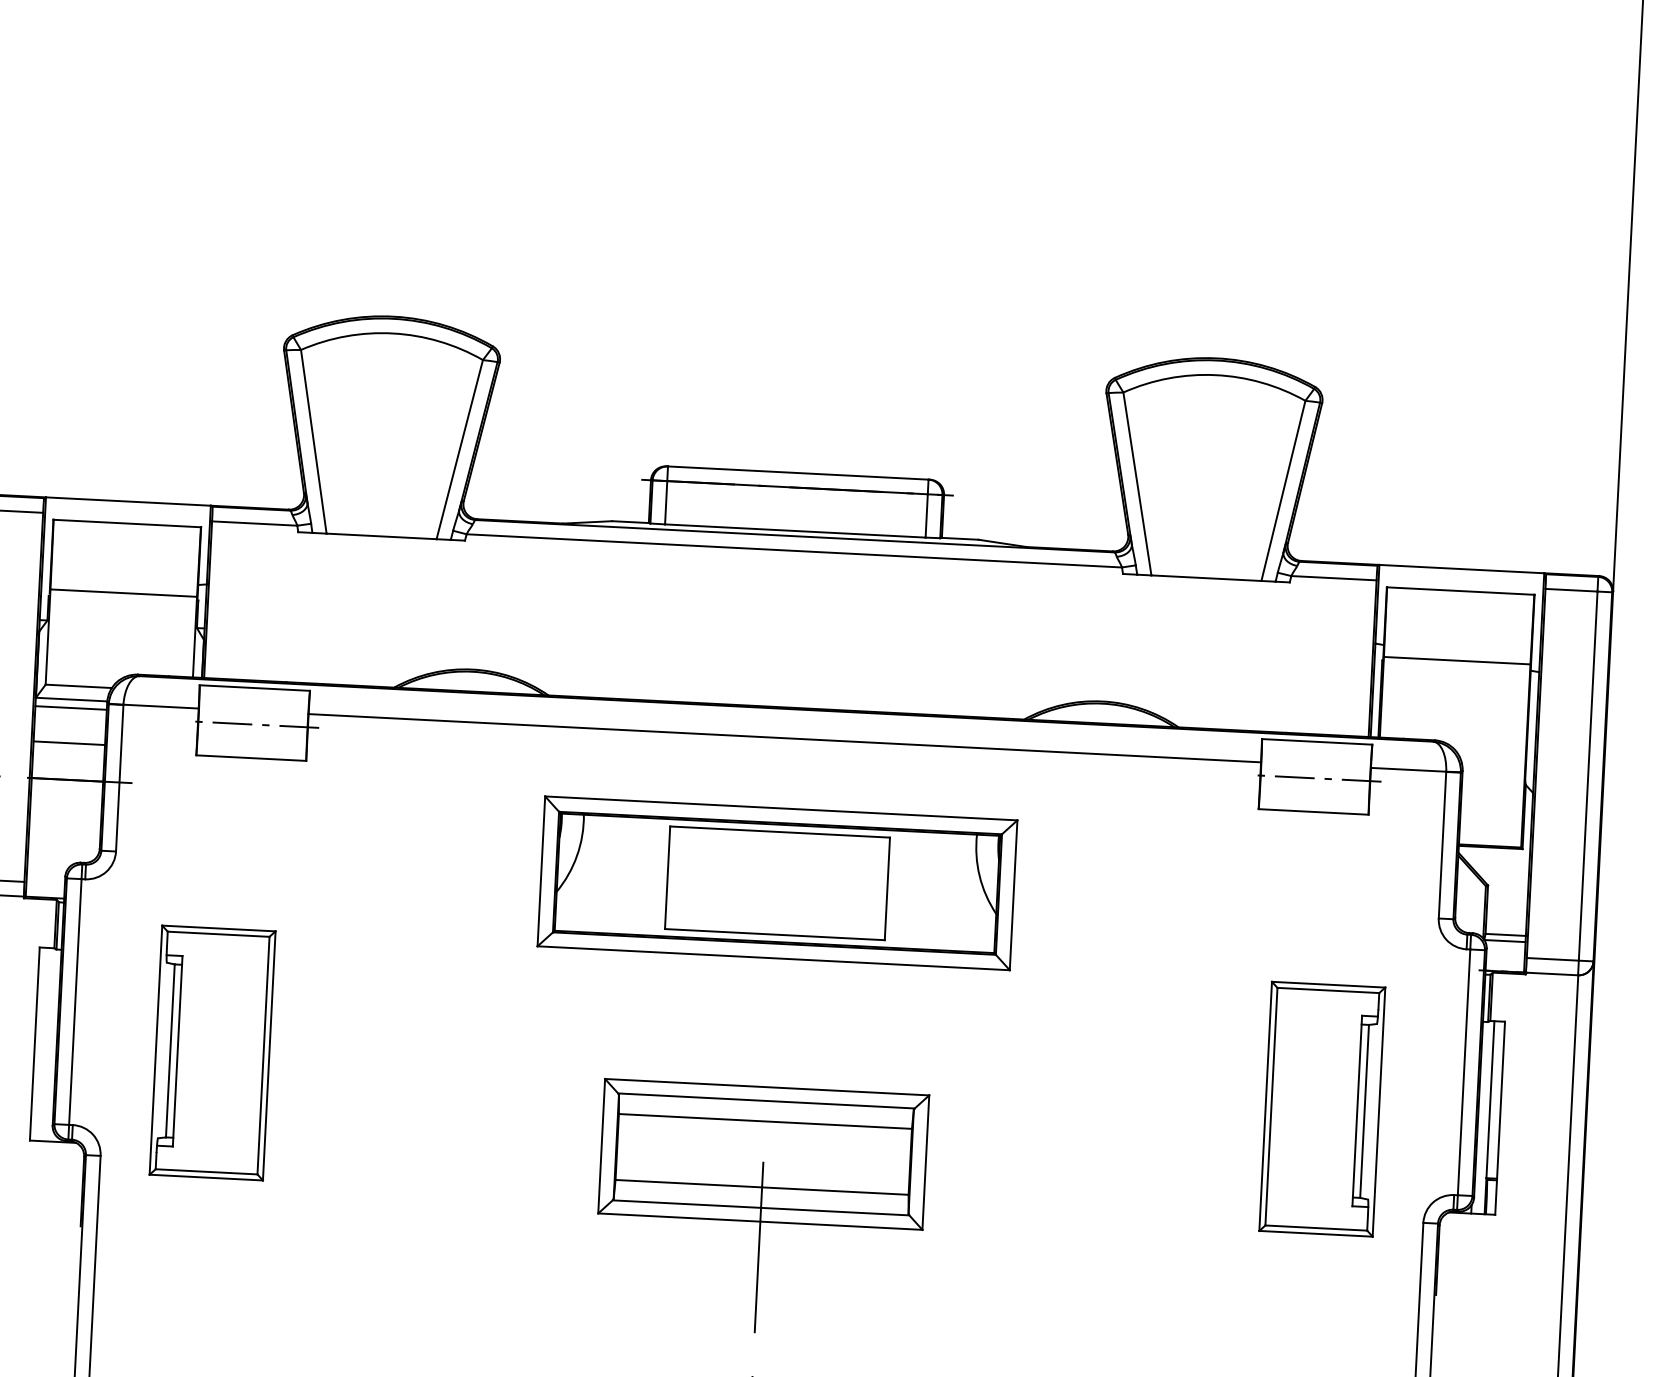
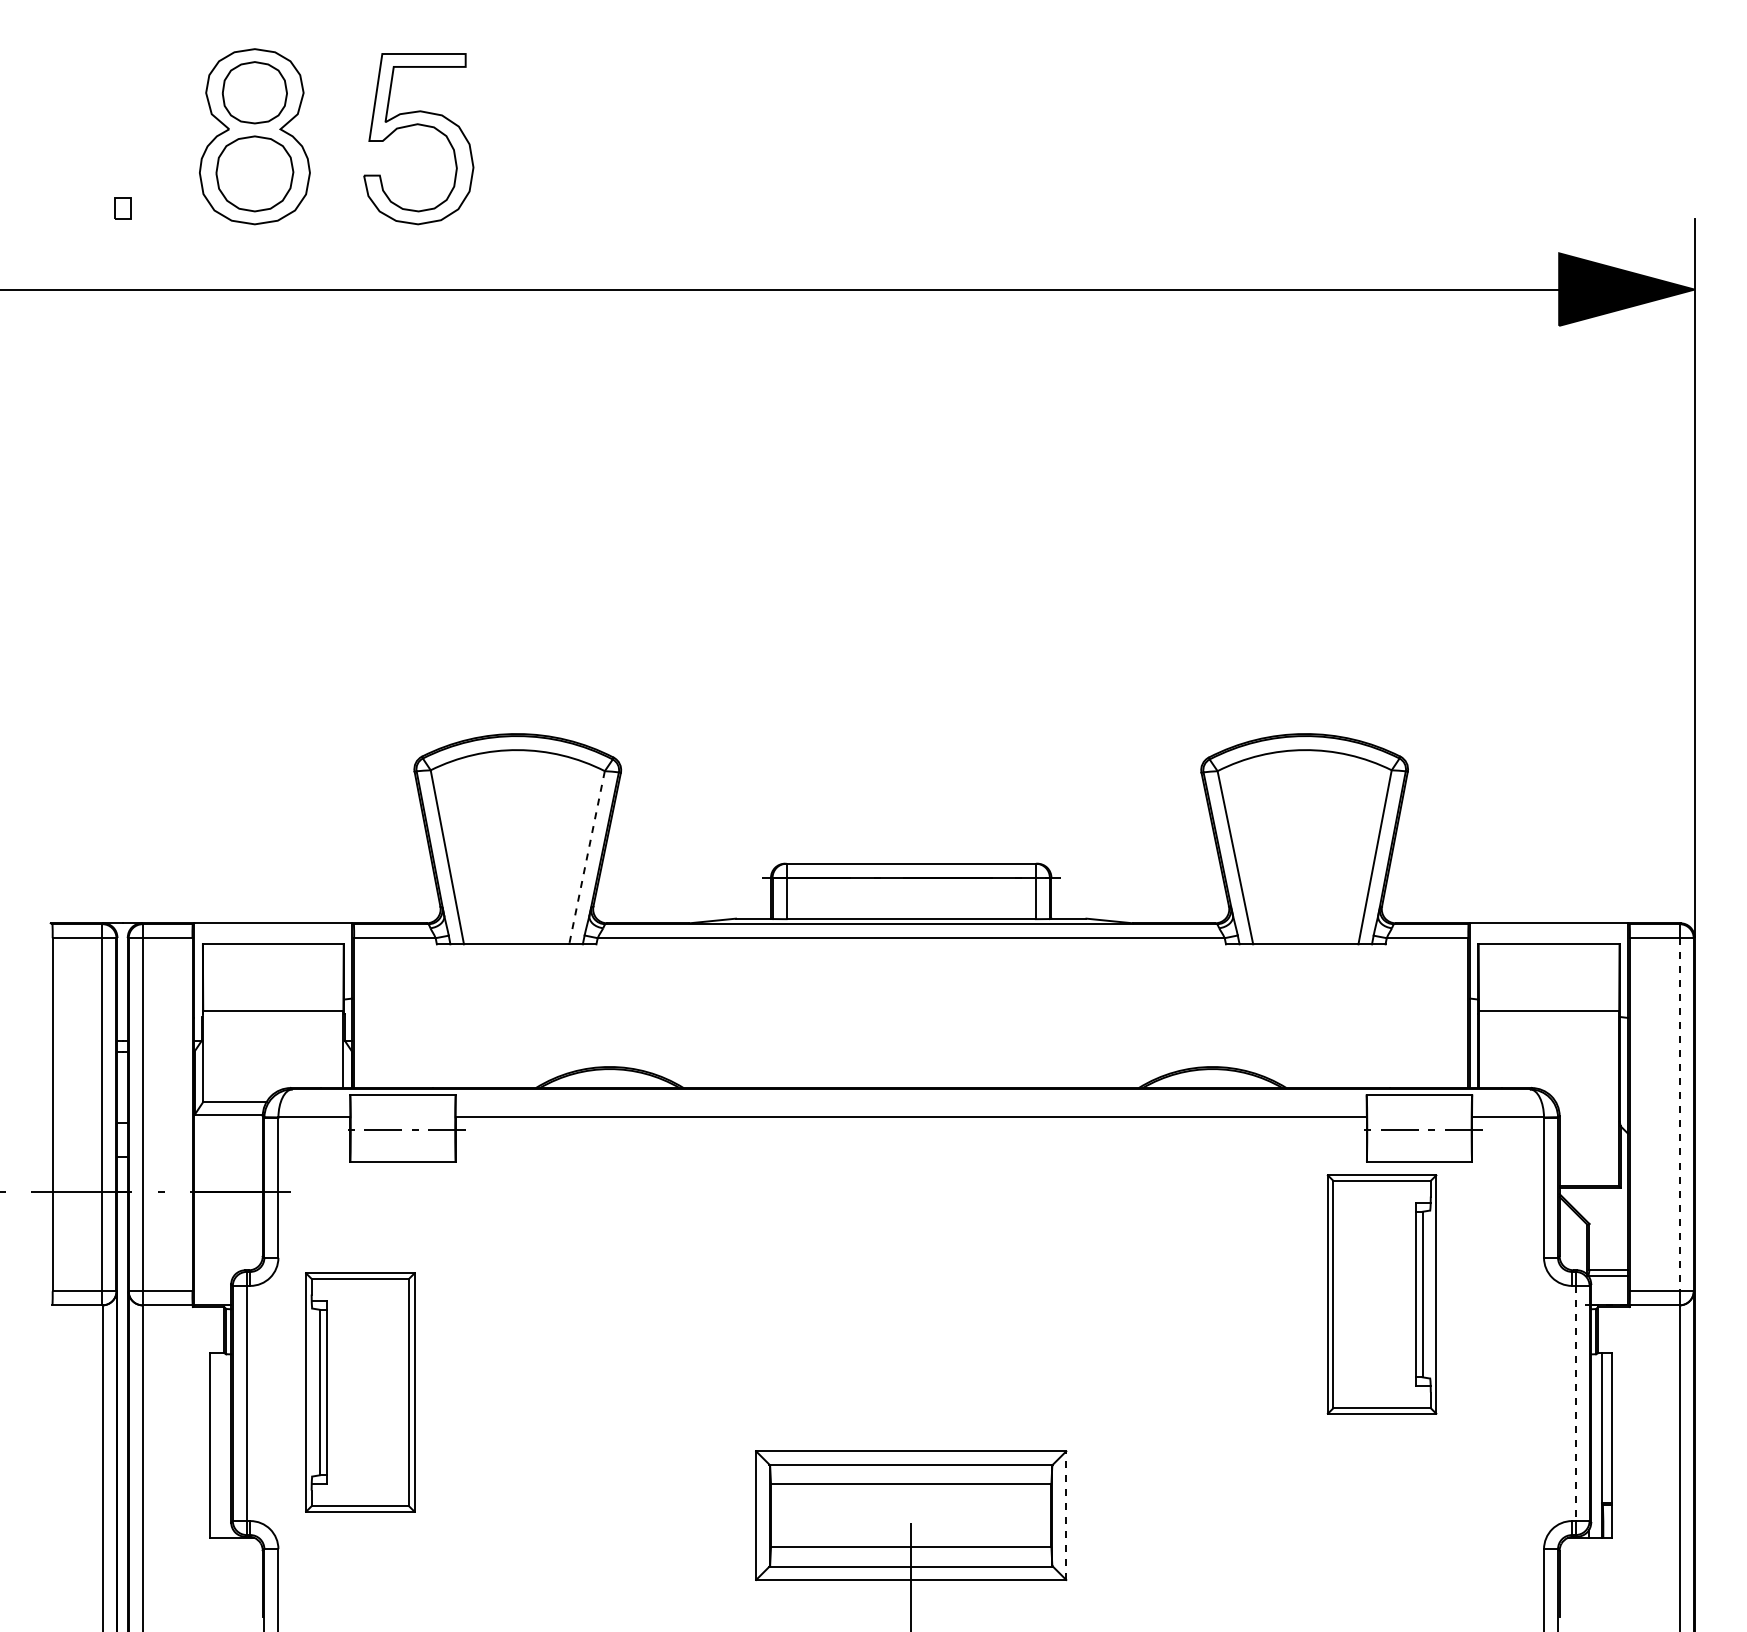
line: (459, 450) -> (586, 858), solid -> dashed
line: (70, 708) -> (228, 1123), removed
line: (69, 742) -> (228, 1156), removed
line: (1587, 775) -> (1679, 1114), solid -> dashed
part: (777, 882) -> (911, 1255), removed
part: (212, 1053) -> (360, 1392), moved
line: (1463, 1072) -> (1575, 1403), solid -> dashed
part: (1321, 1109) -> (1381, 1294), moved
line: (926, 1162) -> (1066, 1515), solid -> dashed

